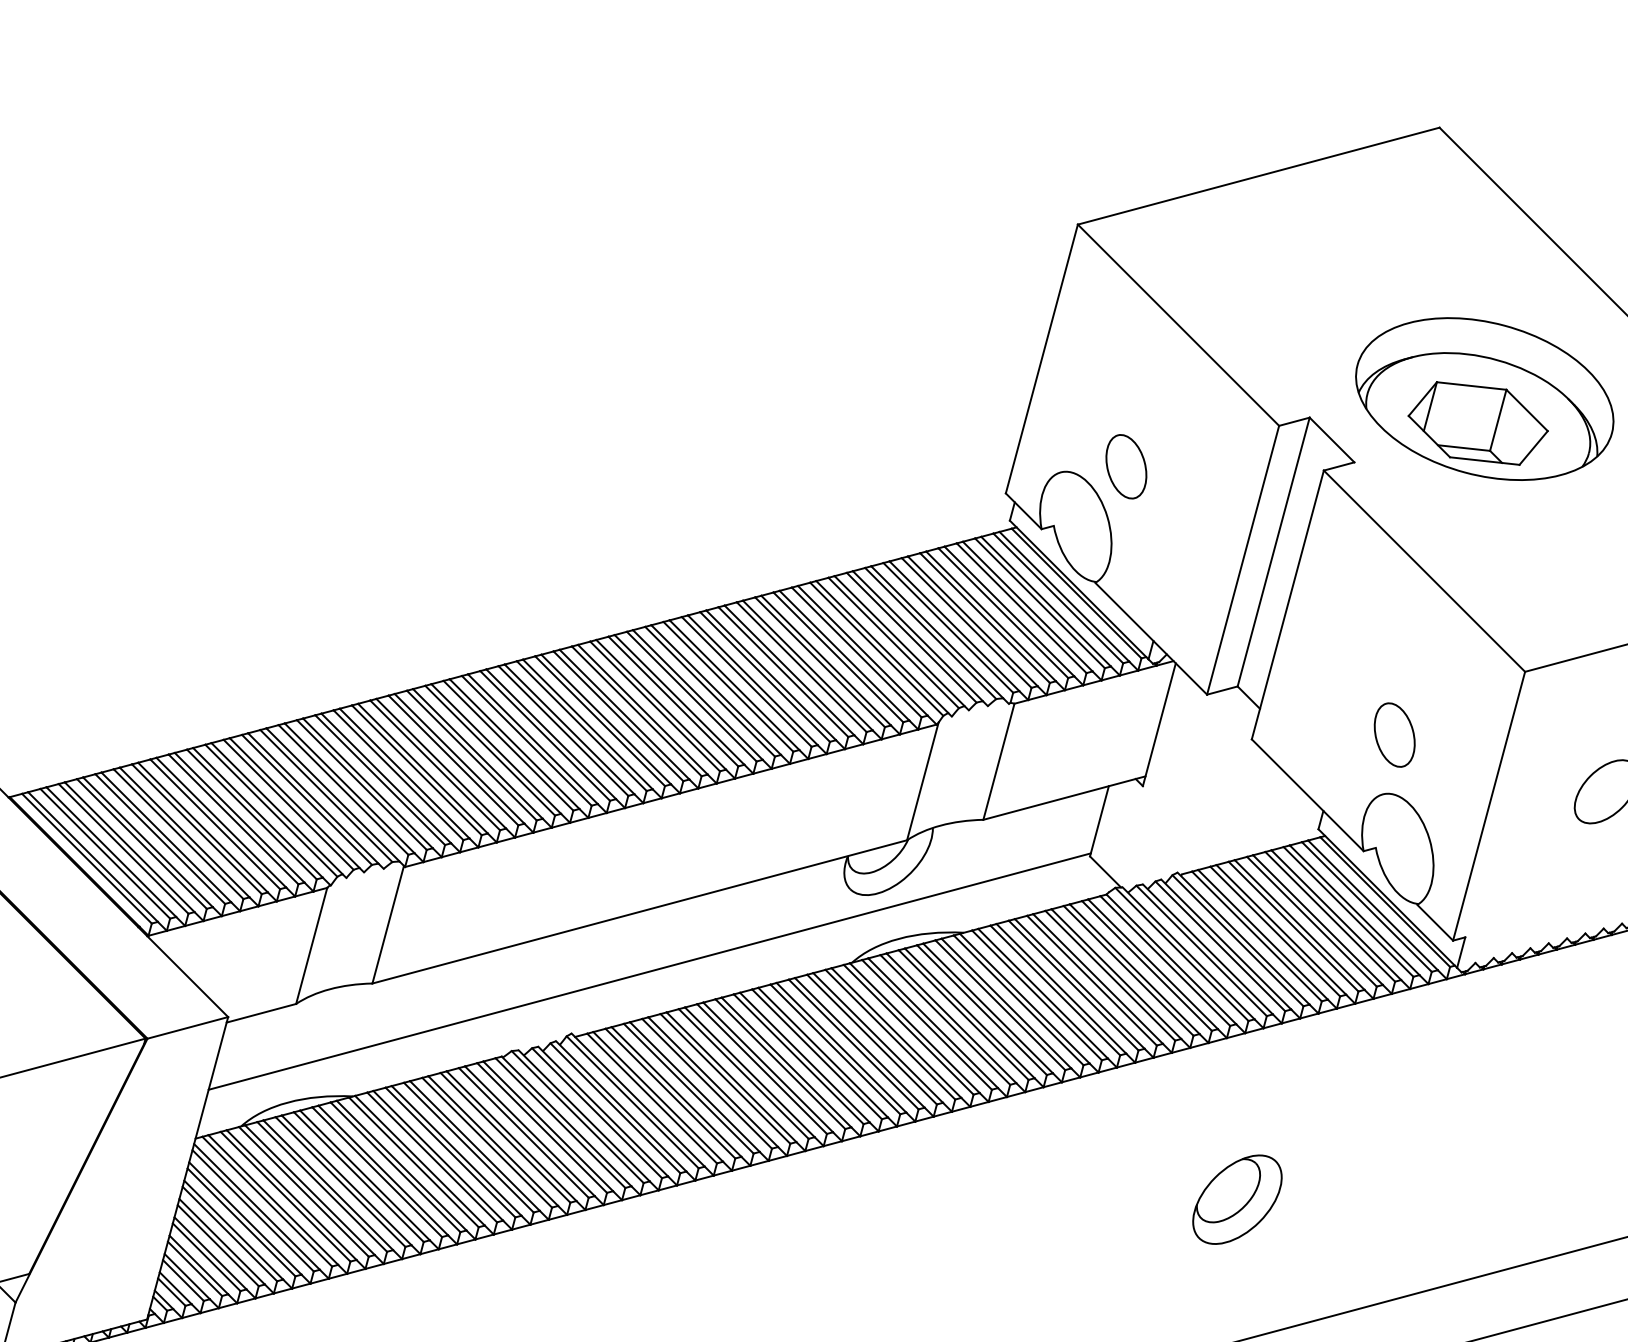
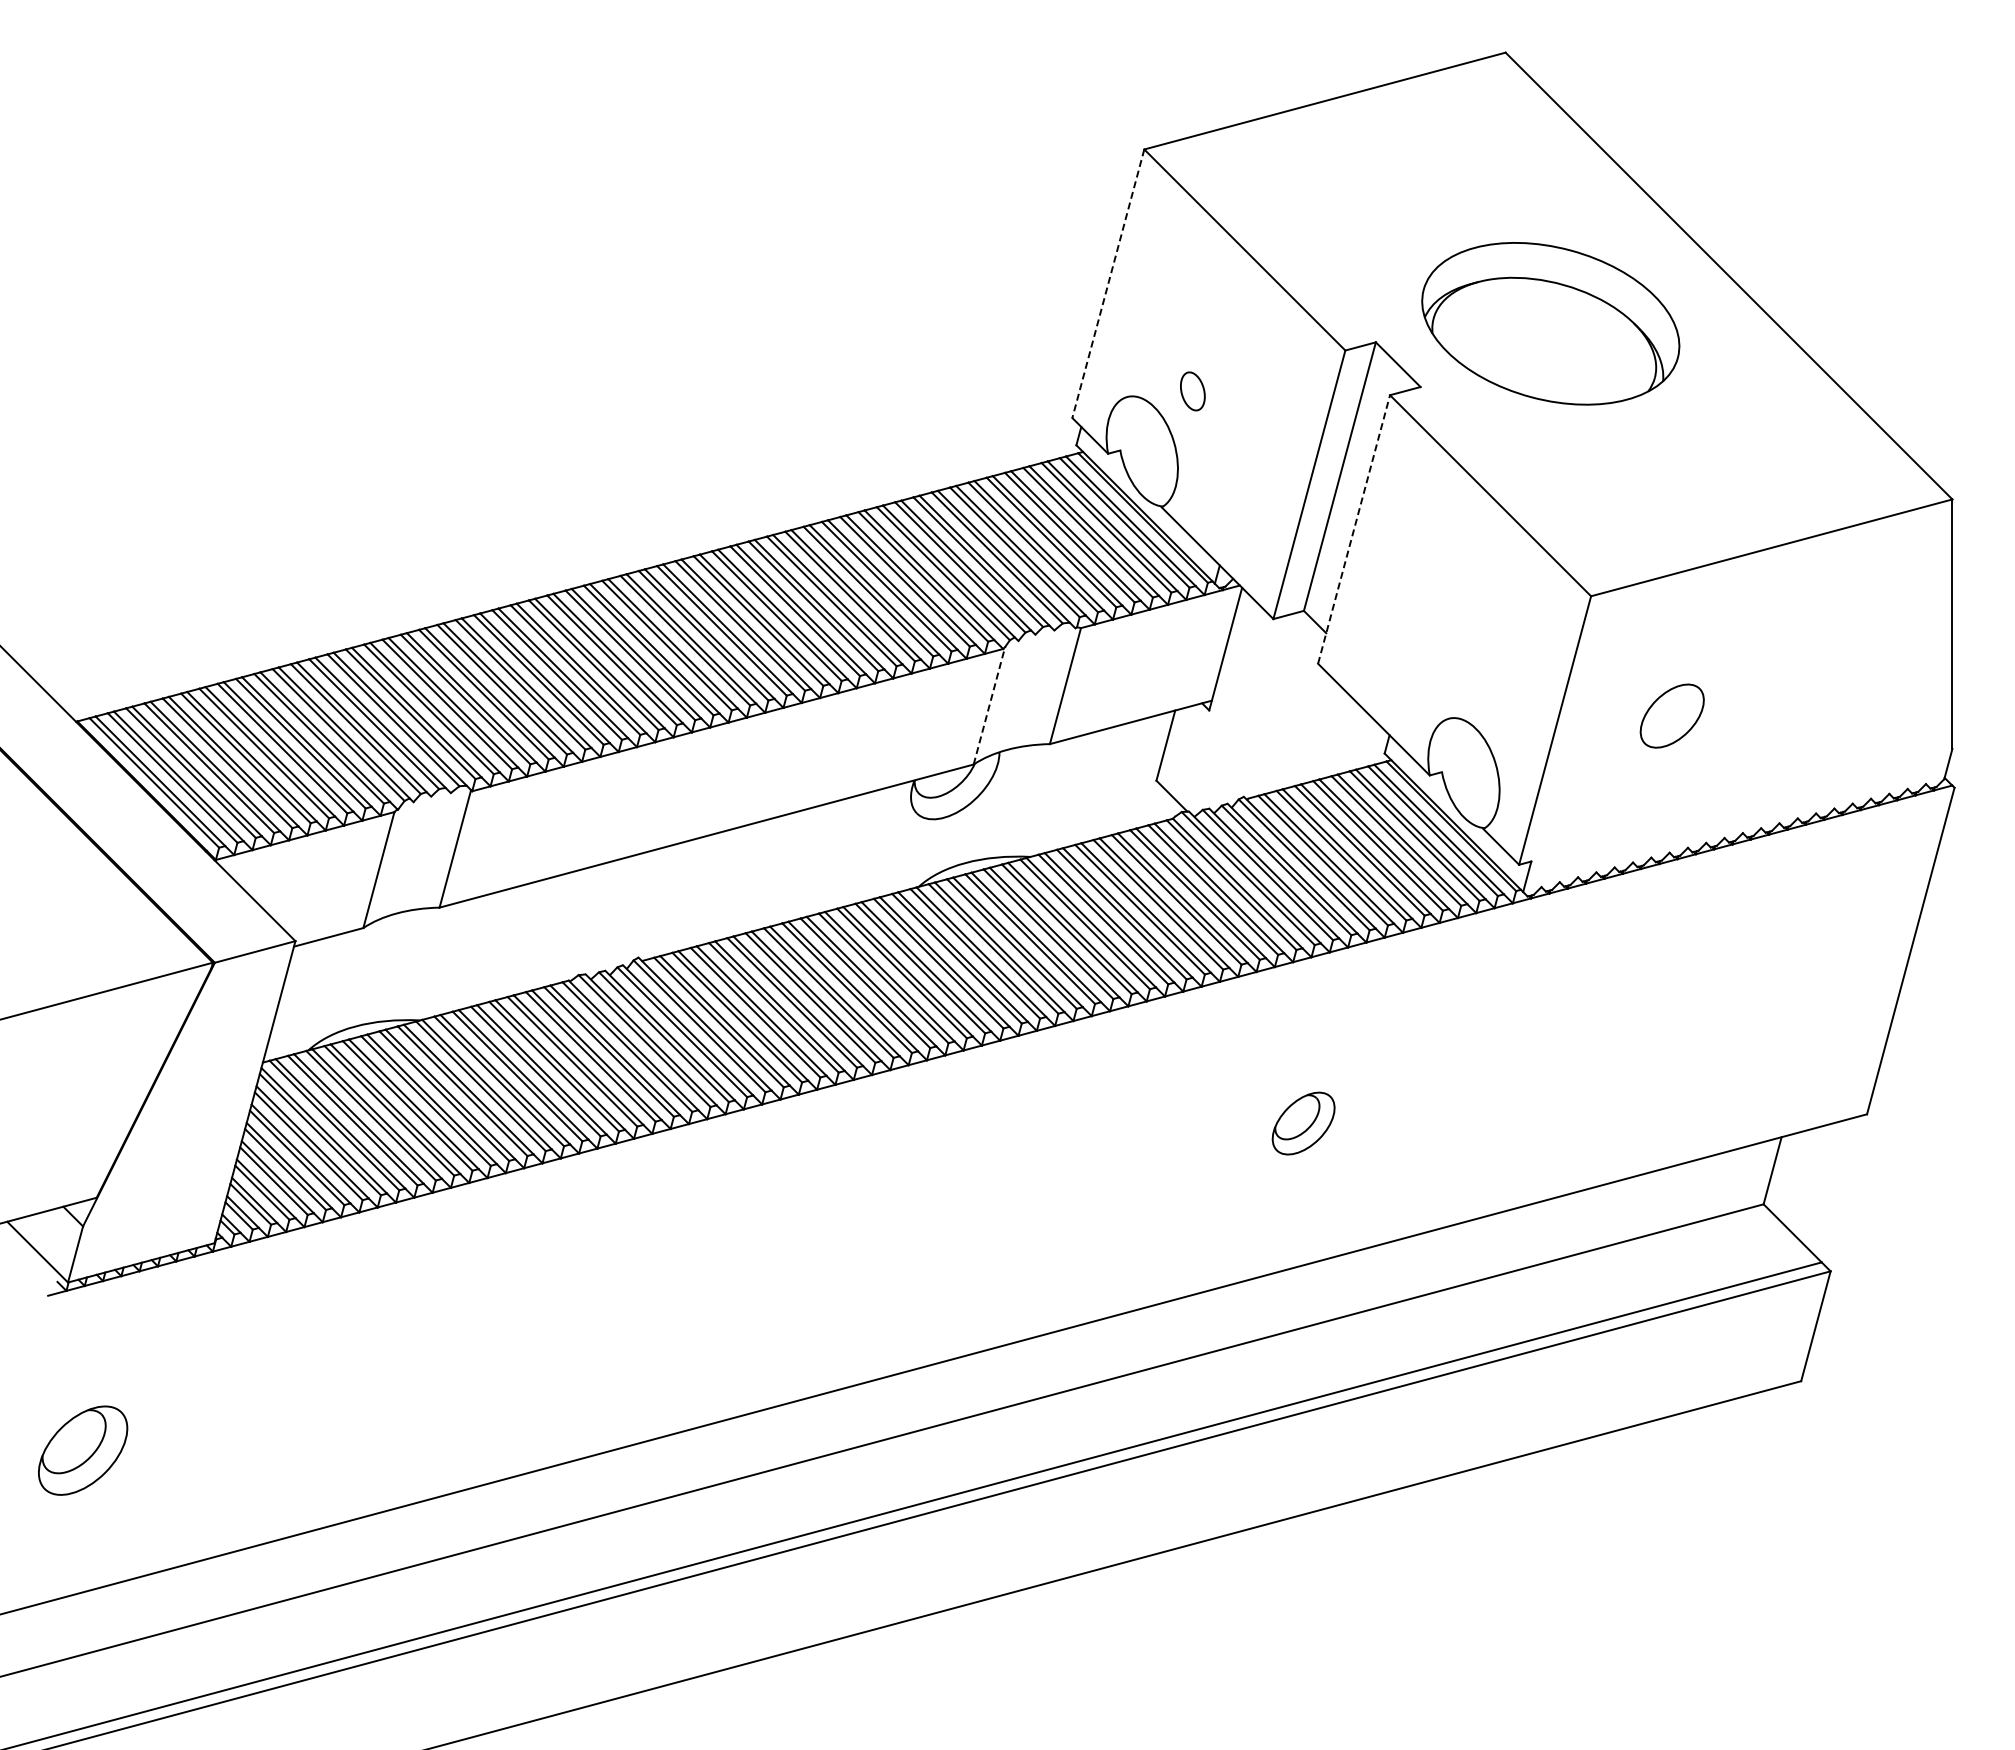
line: (1042, 359) -> (1108, 284), solid -> dashed
part: (1477, 422) -> (1543, 347), removed
part: (1126, 466) -> (1192, 391), size x0.6
line: (1288, 605) -> (1354, 529), solid -> dashed
part: (1394, 735) -> (1460, 659), removed
line: (922, 781) -> (989, 705), solid -> dashed
line: (649, 971) -> (716, 895), removed
part: (1237, 1199) -> (1303, 1123), size x0.7

